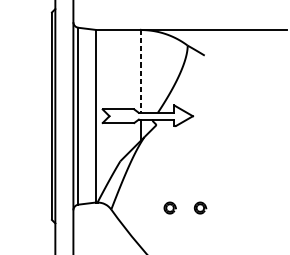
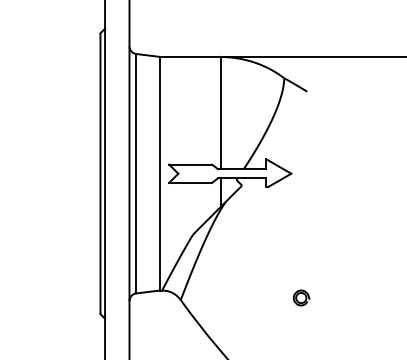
line: (140, 71) -> (220, 113), dashed -> solid
part: (170, 207) -> (260, 297), removed

